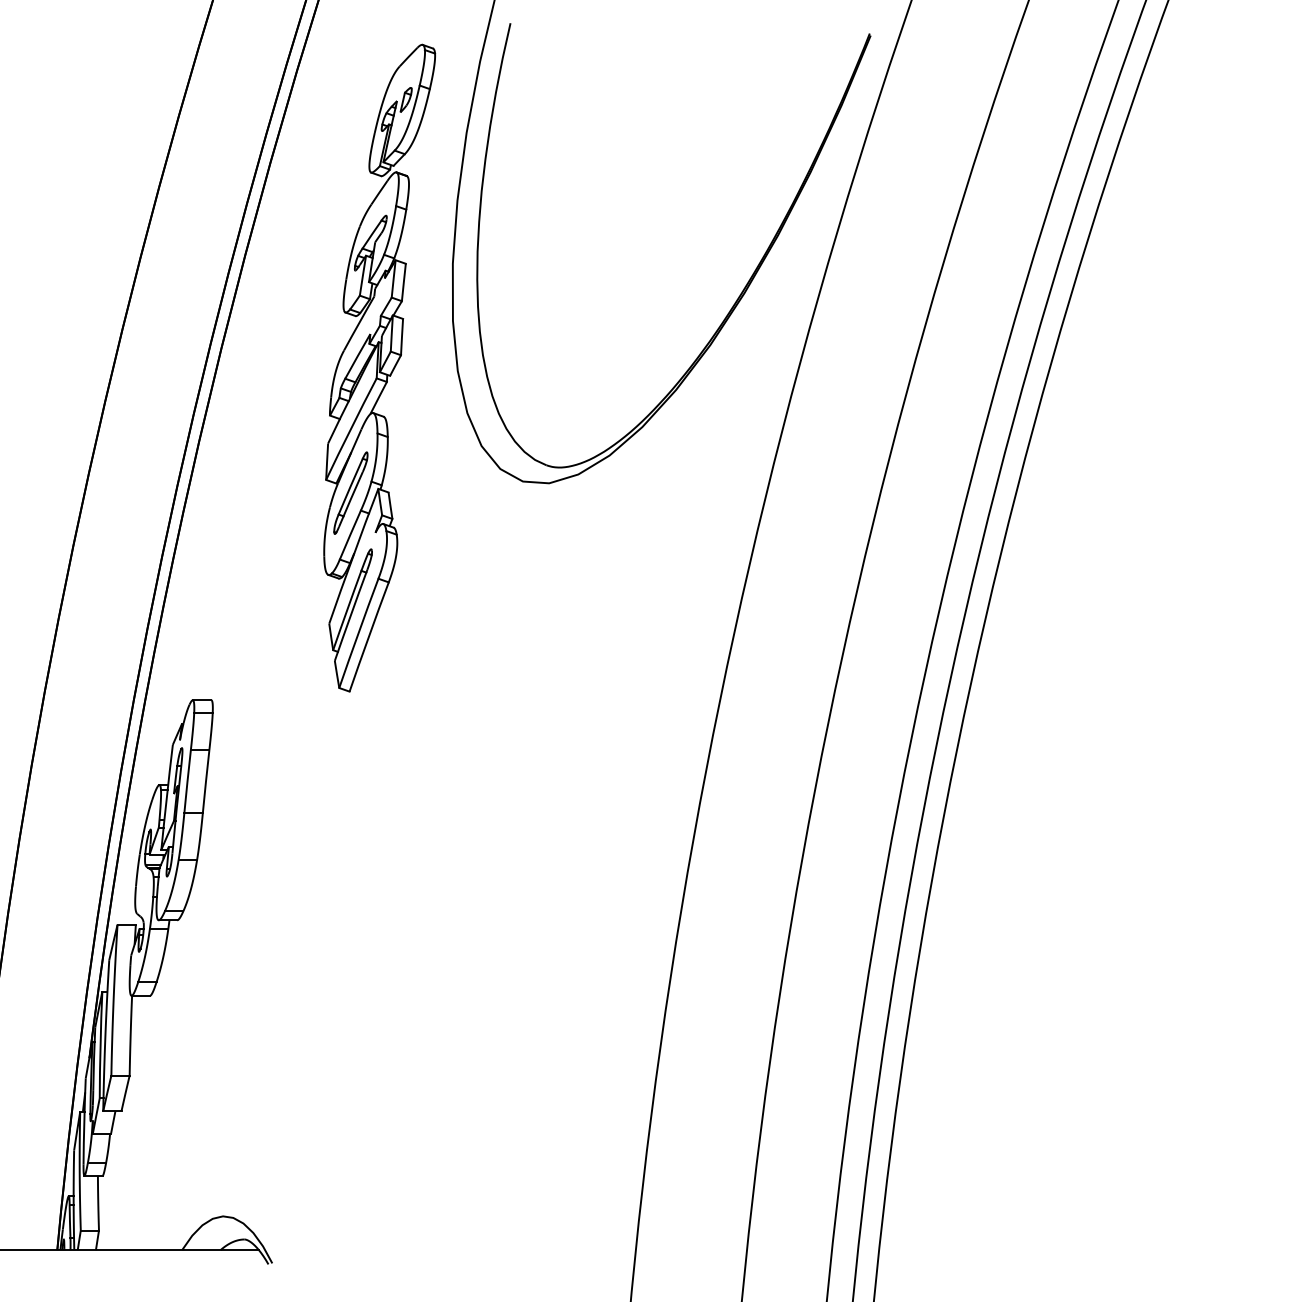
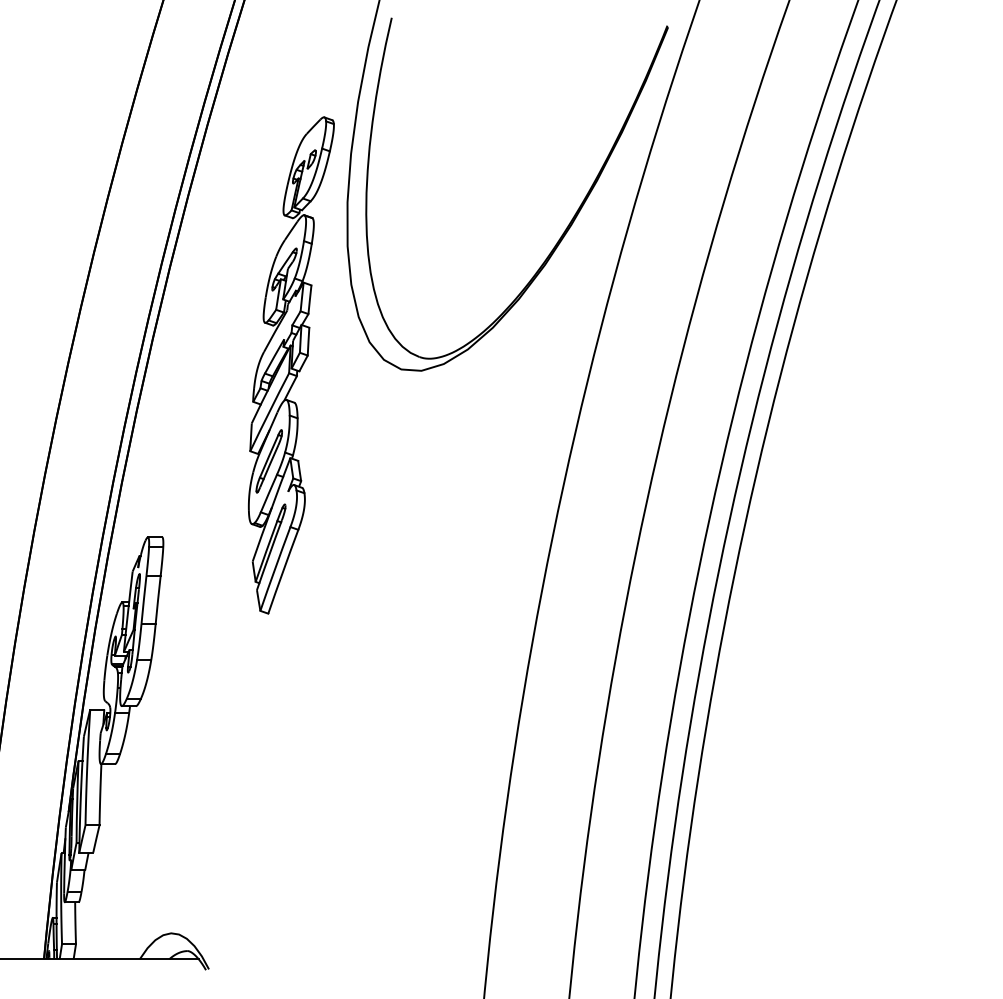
part: (378, 368) -> (290, 365), moved

